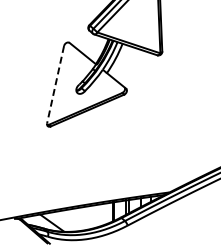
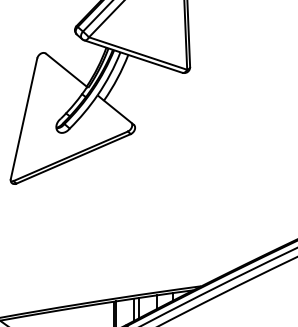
line: (55, 84) -> (23, 118), dashed -> solid

